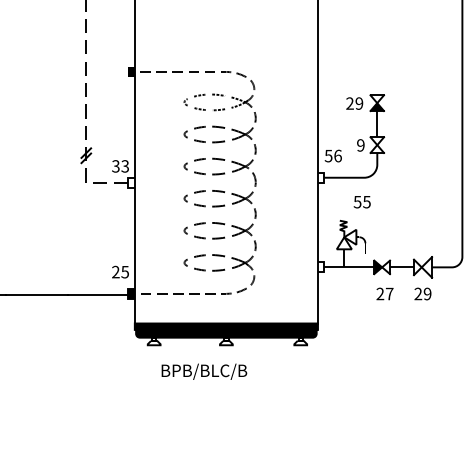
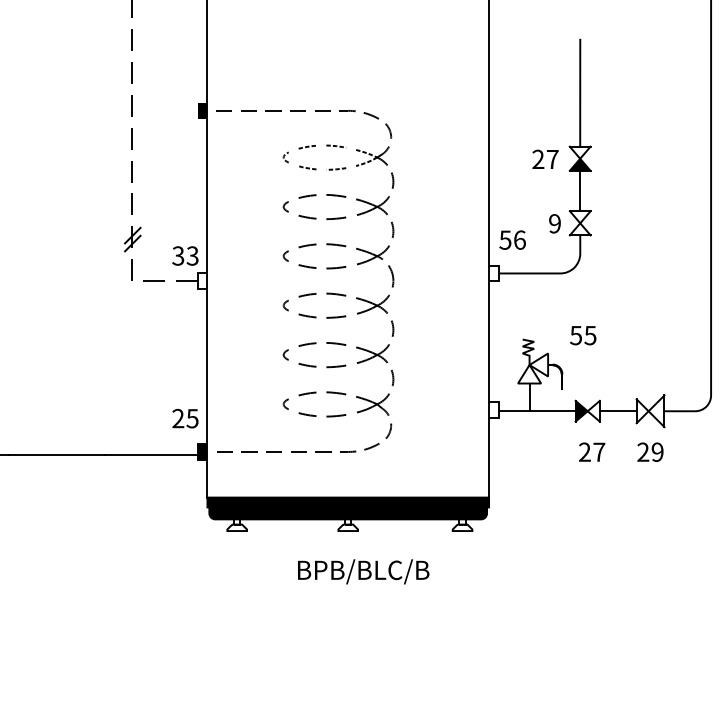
line: (377, 60) -> (580, 93), added
text: (359, 103) -> (552, 159), 29 -> 27
text: (361, 202) -> (582, 336), moved
text: (204, 371) -> (363, 571), moved

